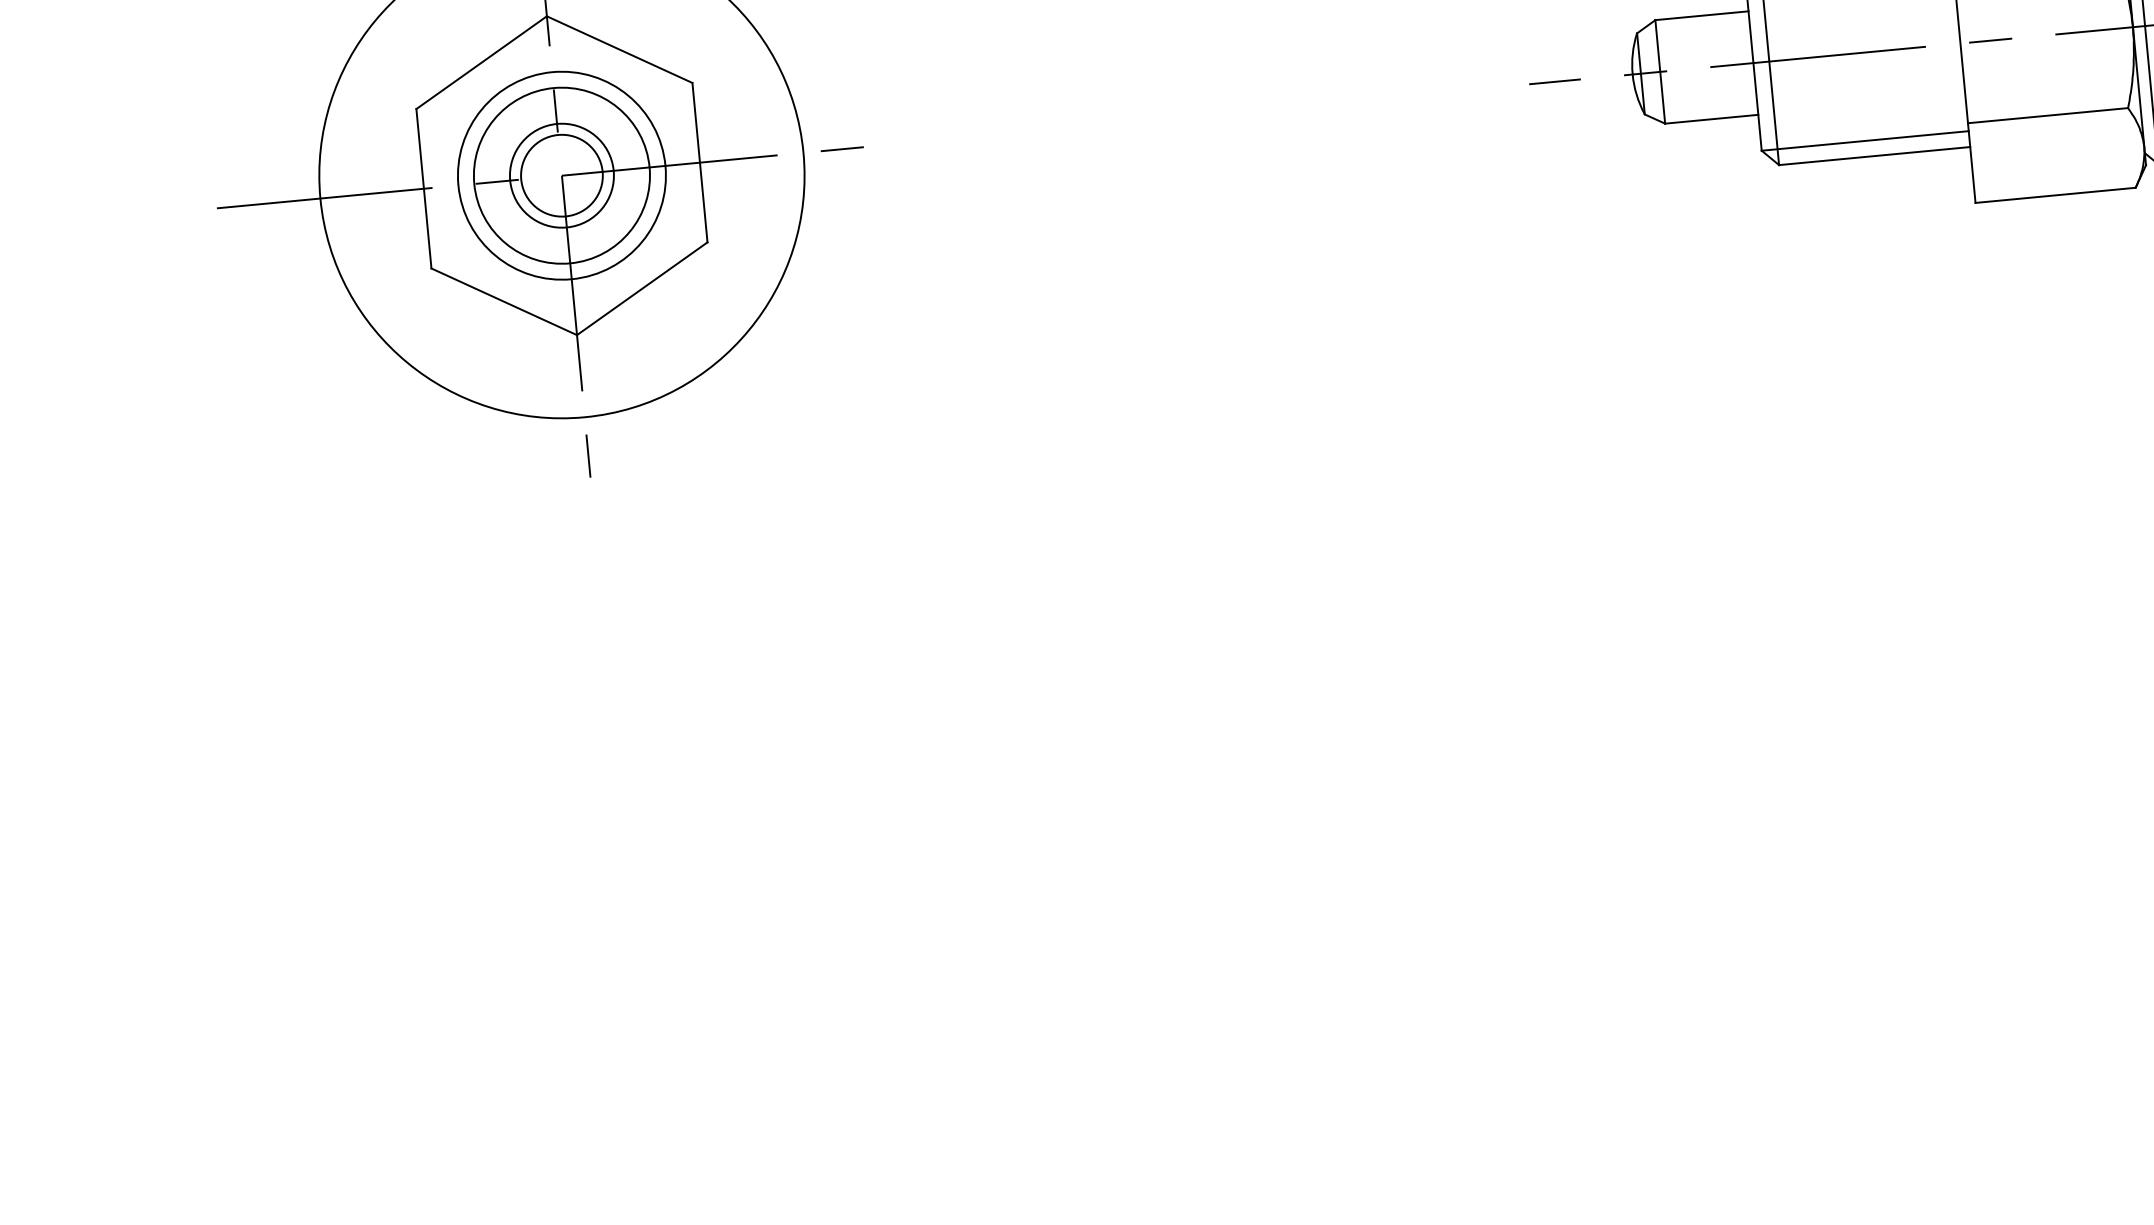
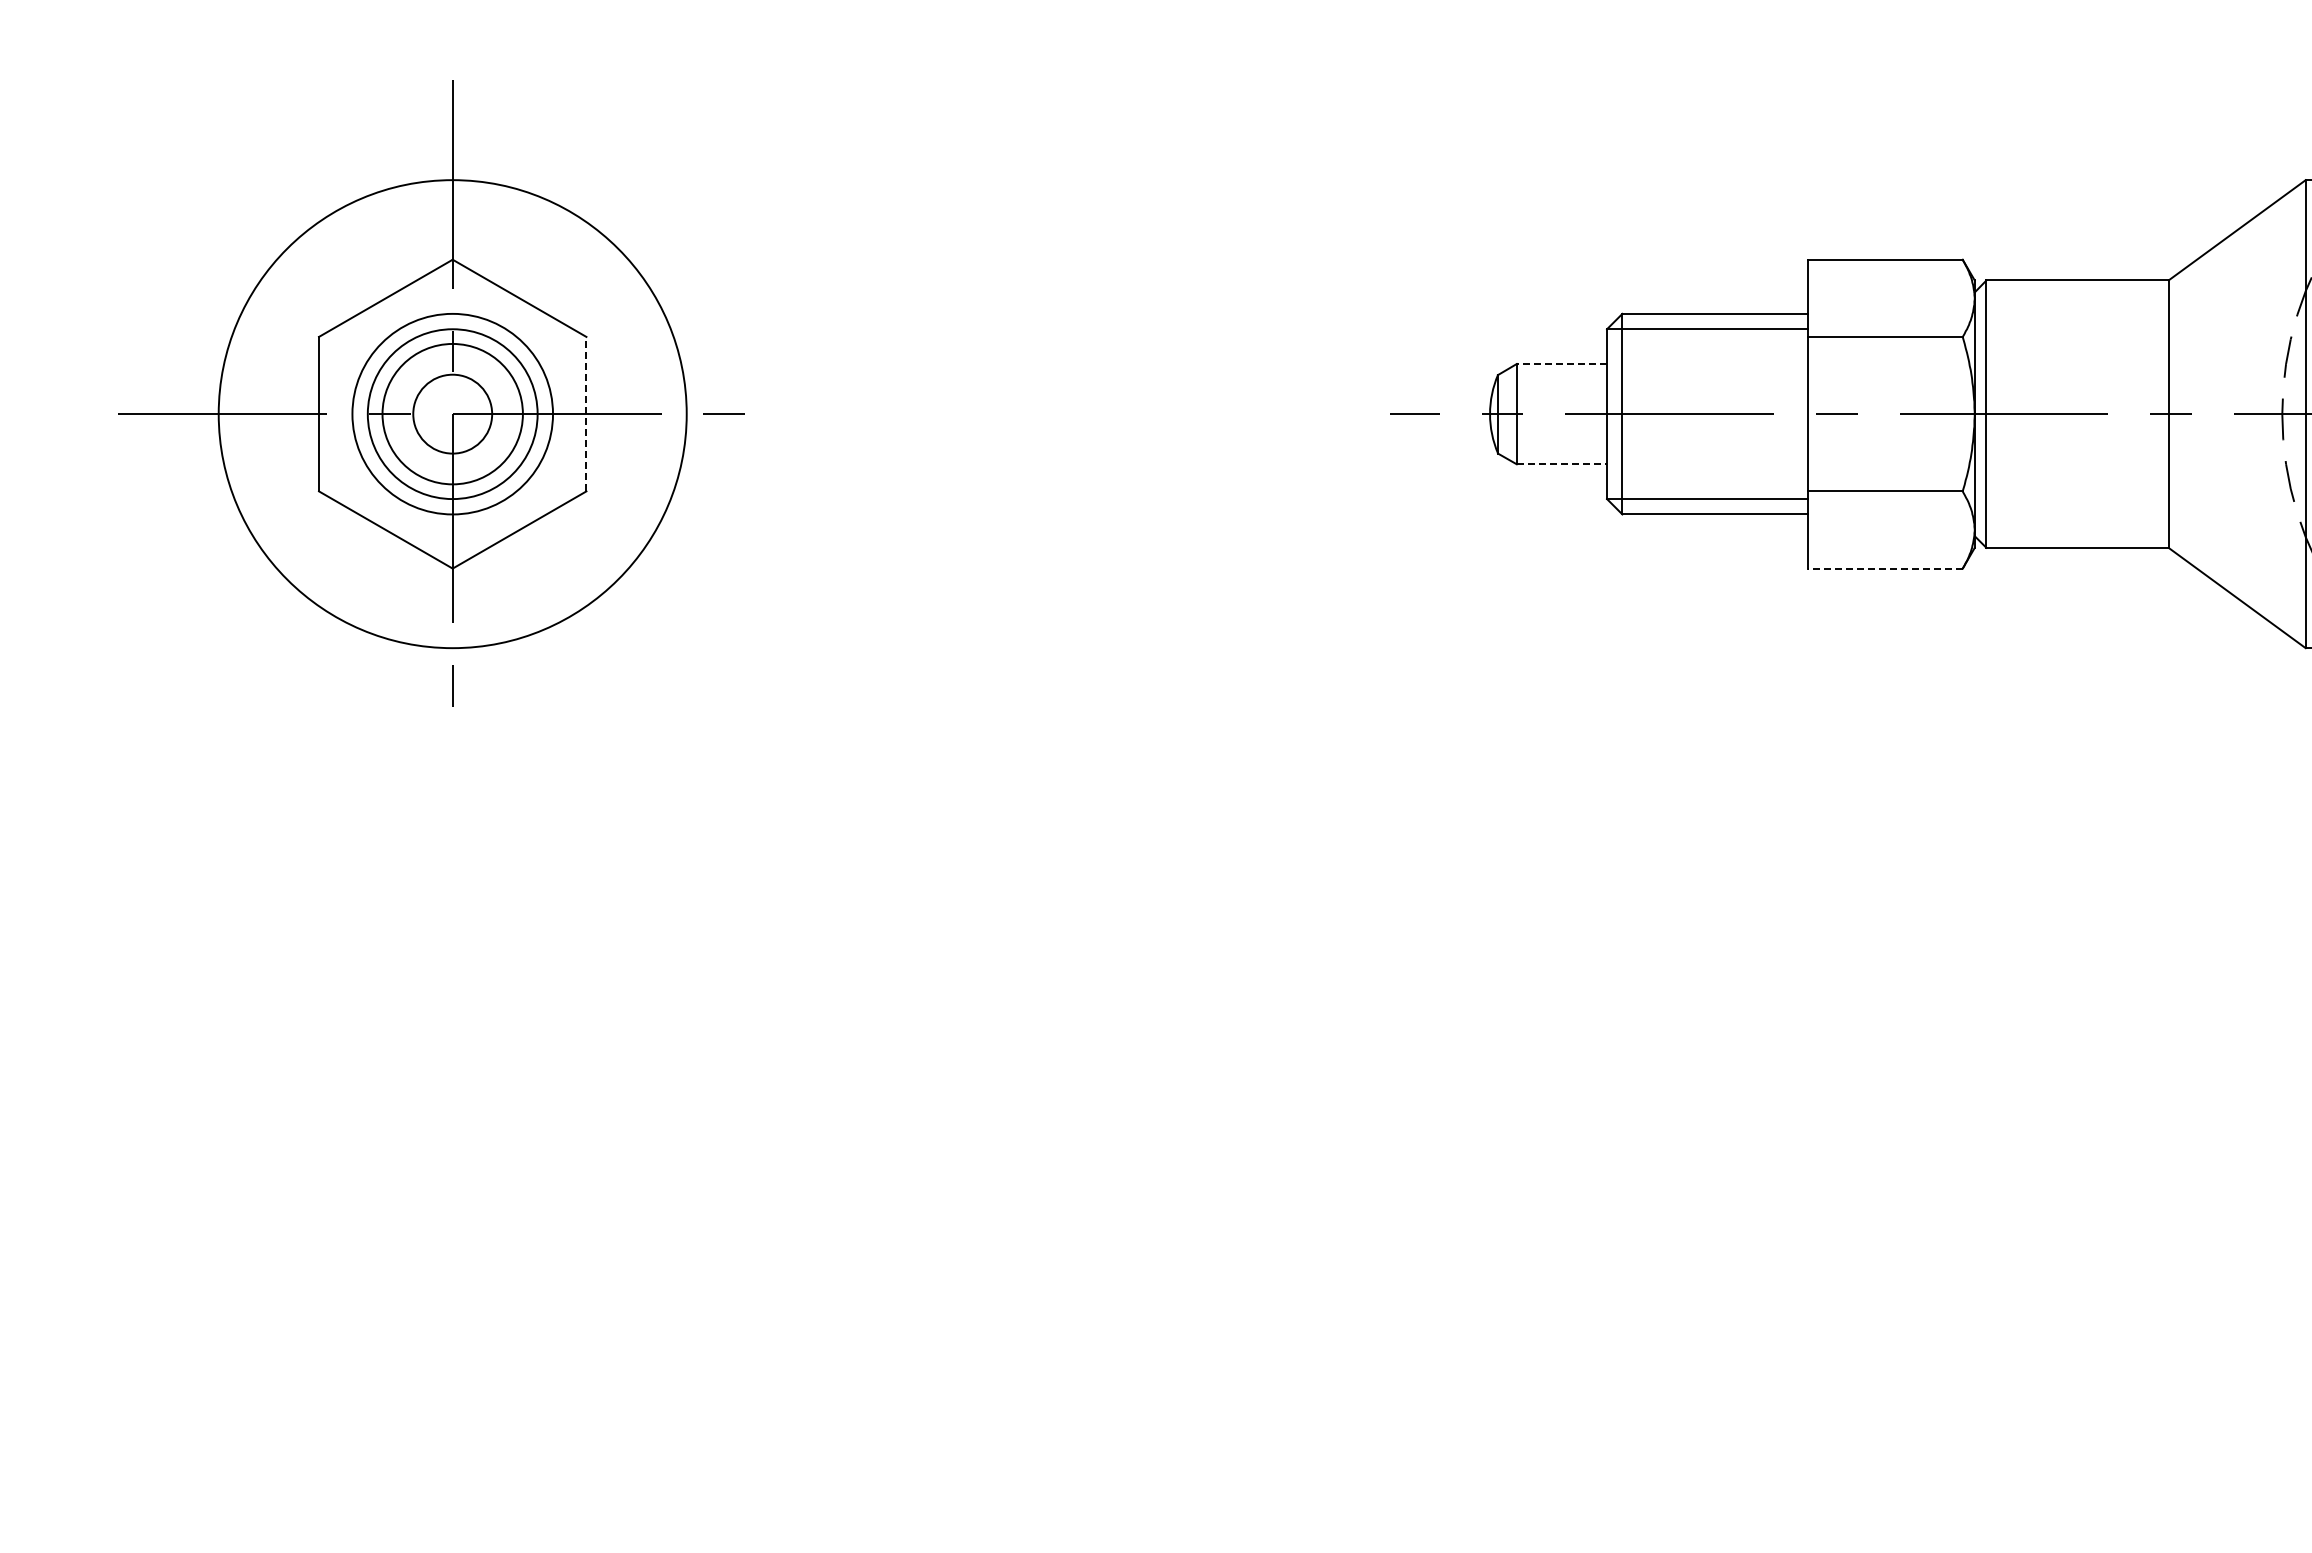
line: (1701, 16) -> (1561, 364), solid -> dashed
line: (1712, 119) -> (1562, 464), solid -> dashed
line: (699, 161) -> (586, 413), solid -> dashed
circle: (561, 176) -> (452, 414), size x1.4
line: (2055, 195) -> (1885, 568), solid -> dashed

